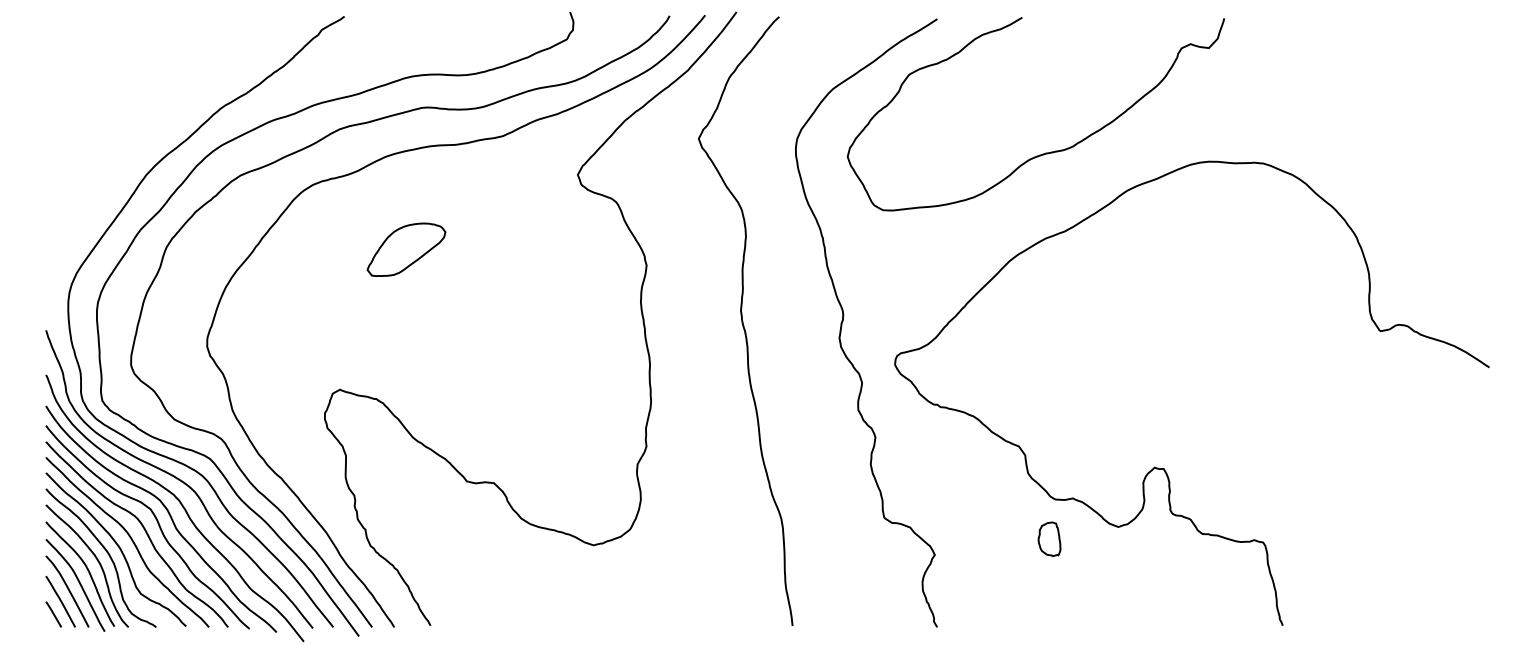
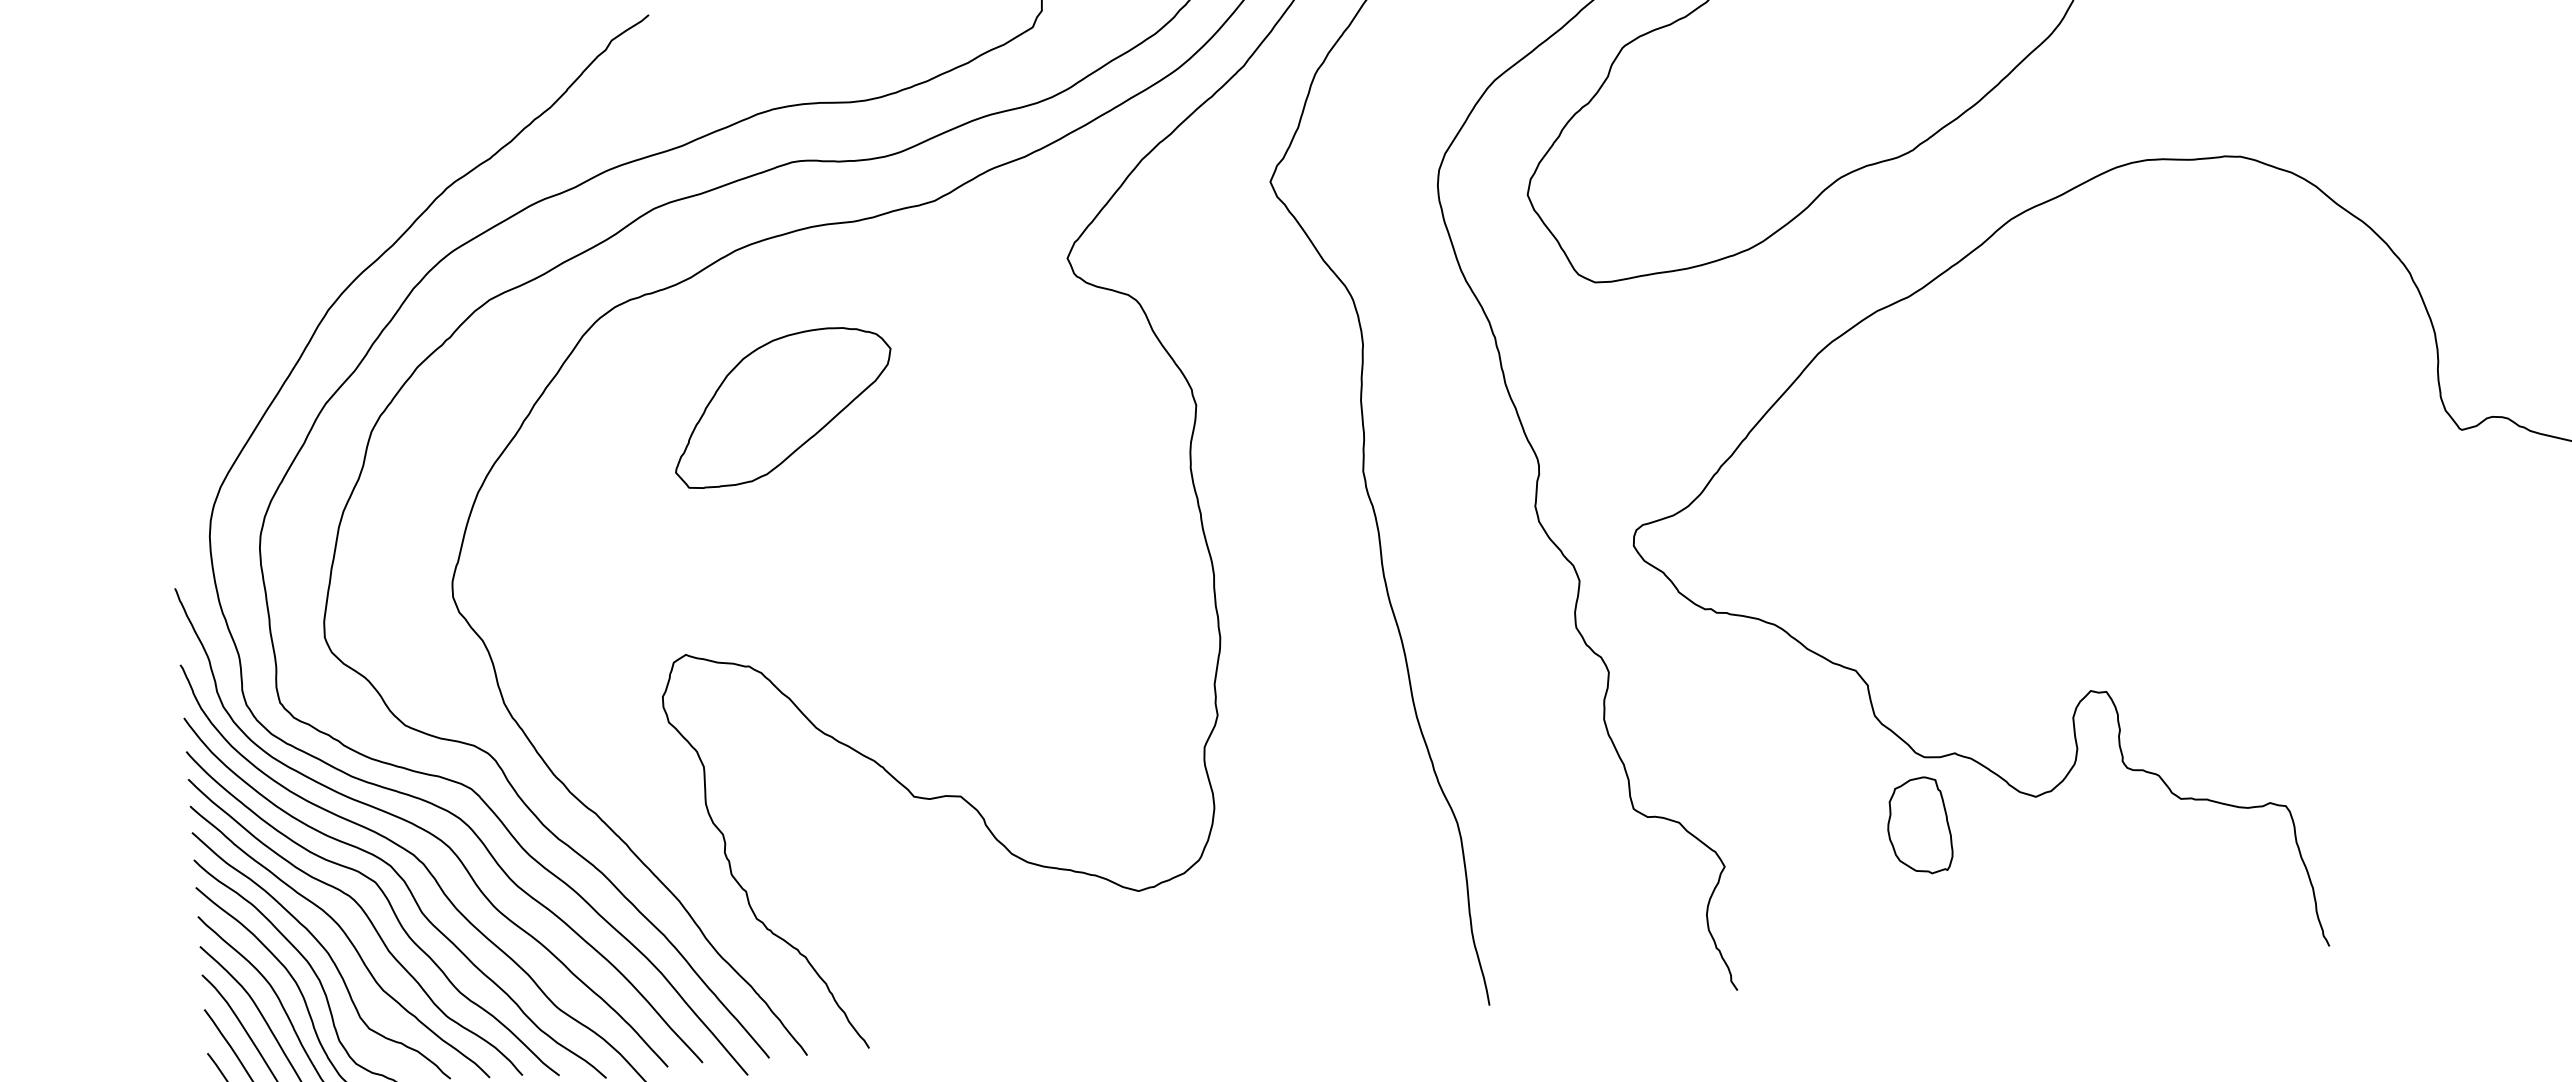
part: (406, 249) -> (782, 406), size x1.67
part: (1049, 539) -> (1919, 826), size x1.67

